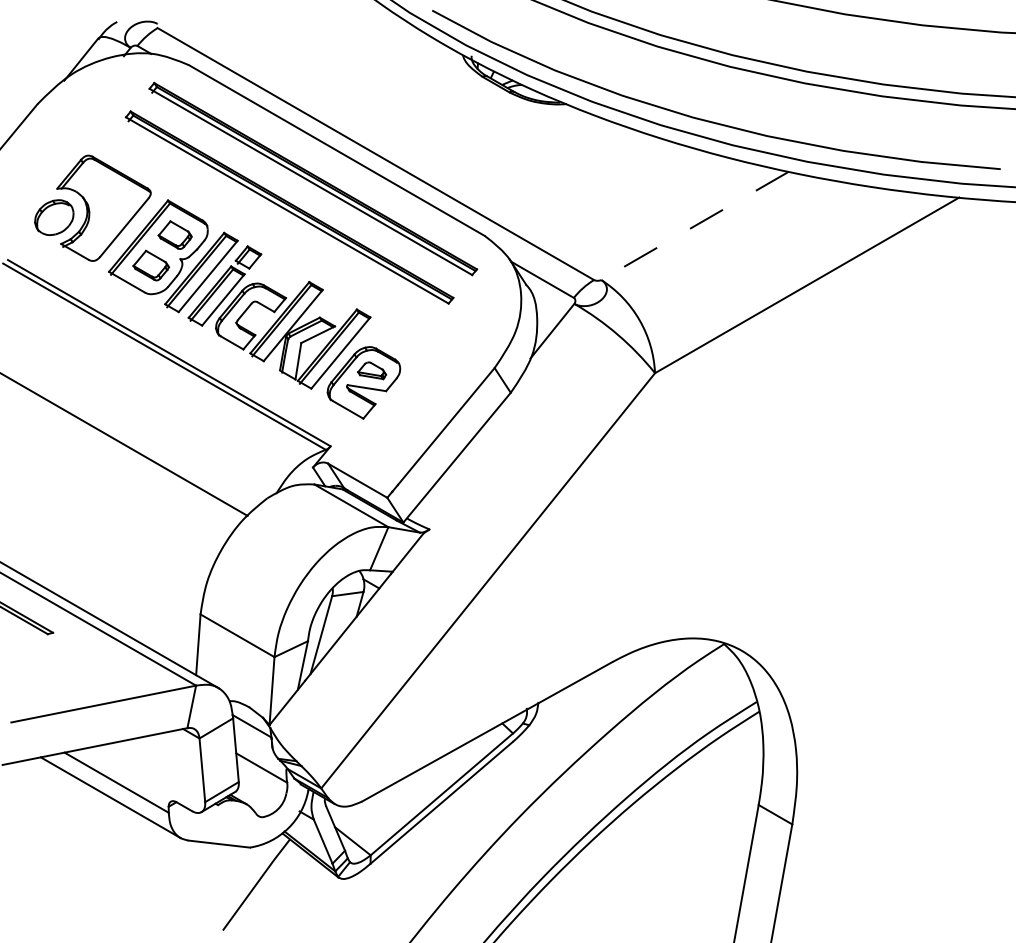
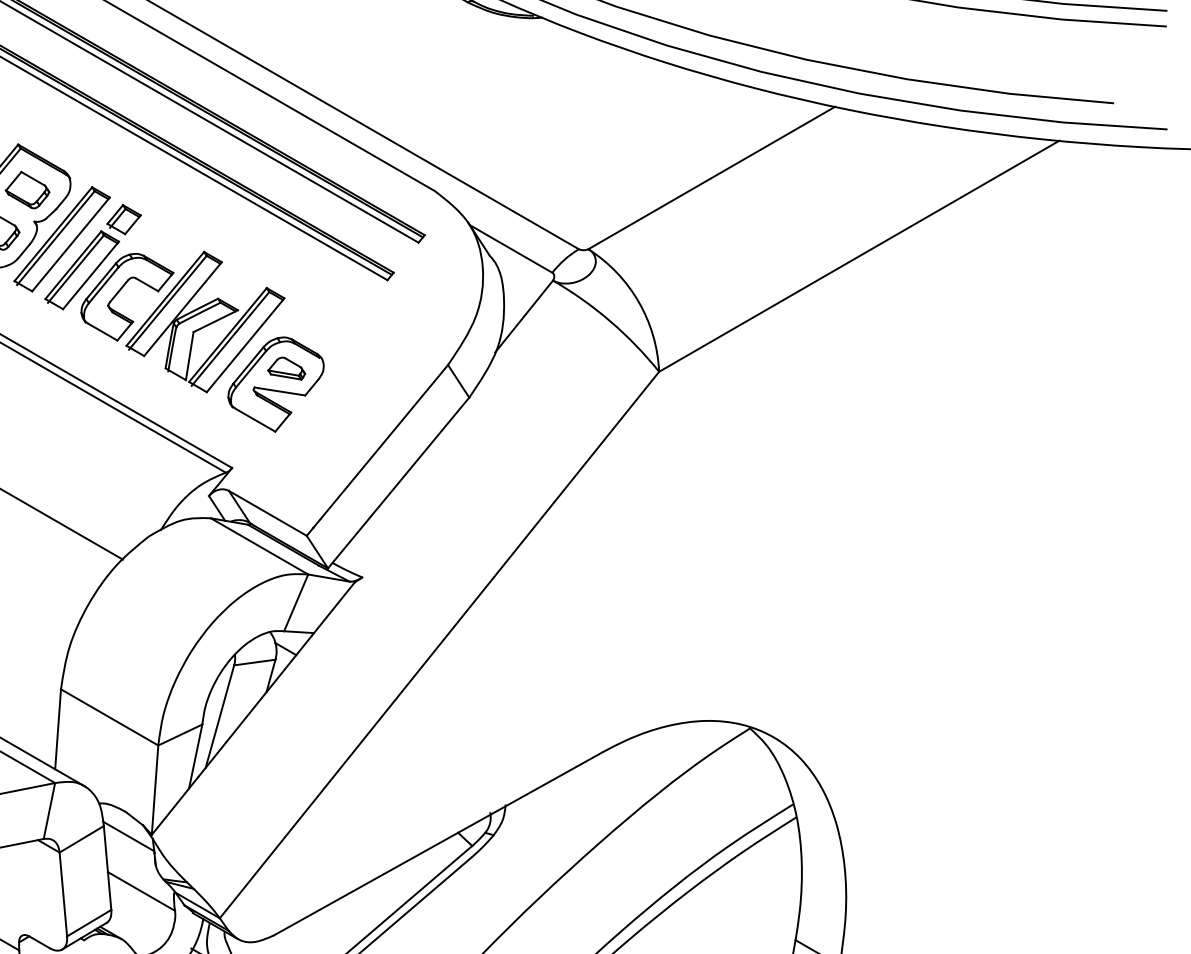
line: (694, 226) -> (711, 178), dashed -> solid

